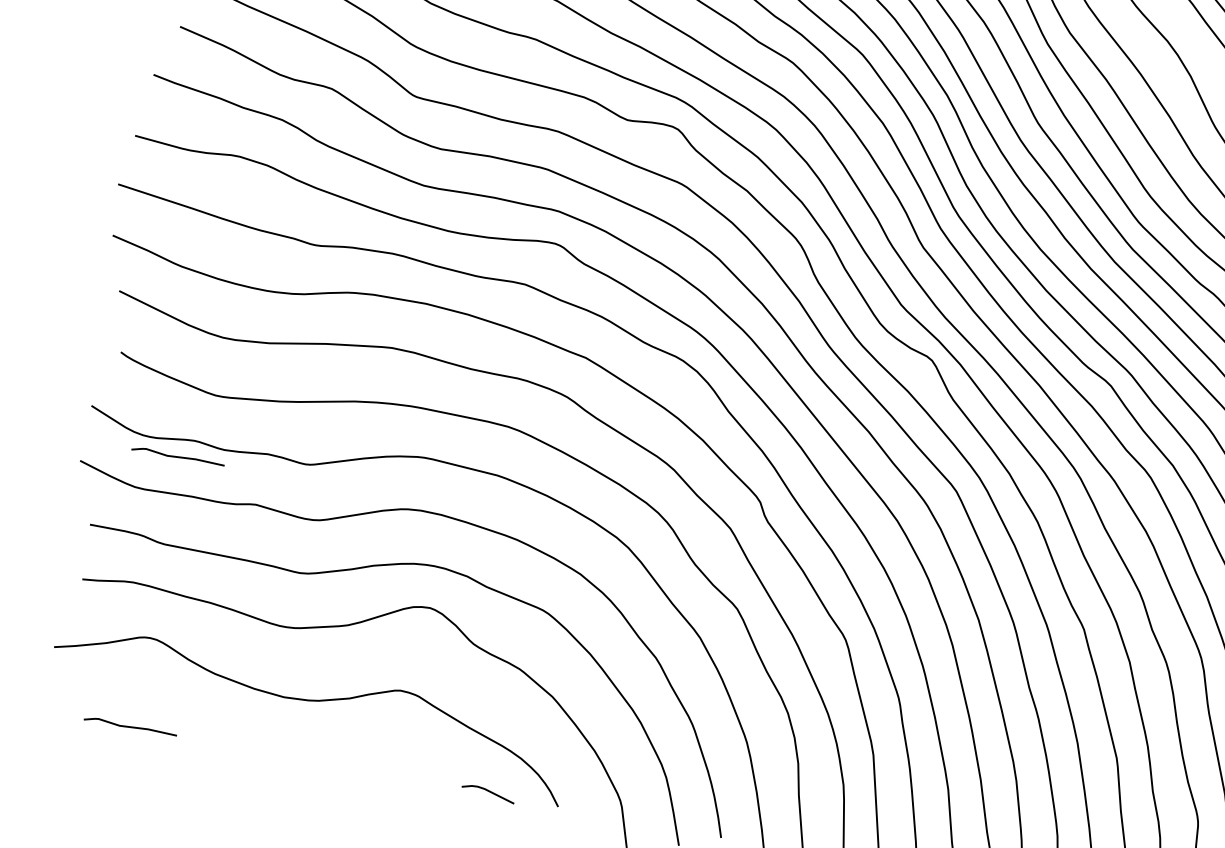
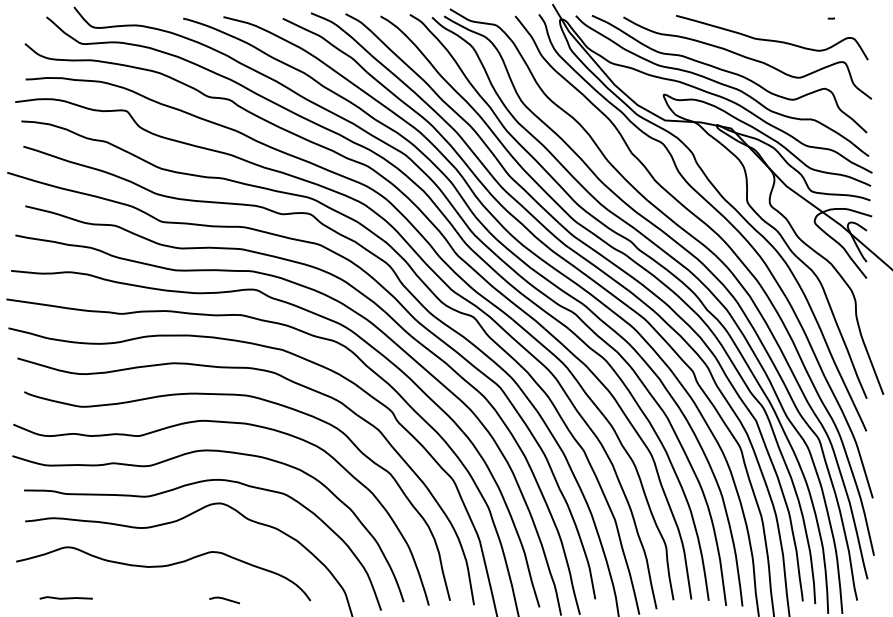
line: (177, 455) -> (65, 443), removed
line: (488, 792) -> (224, 599), moved

